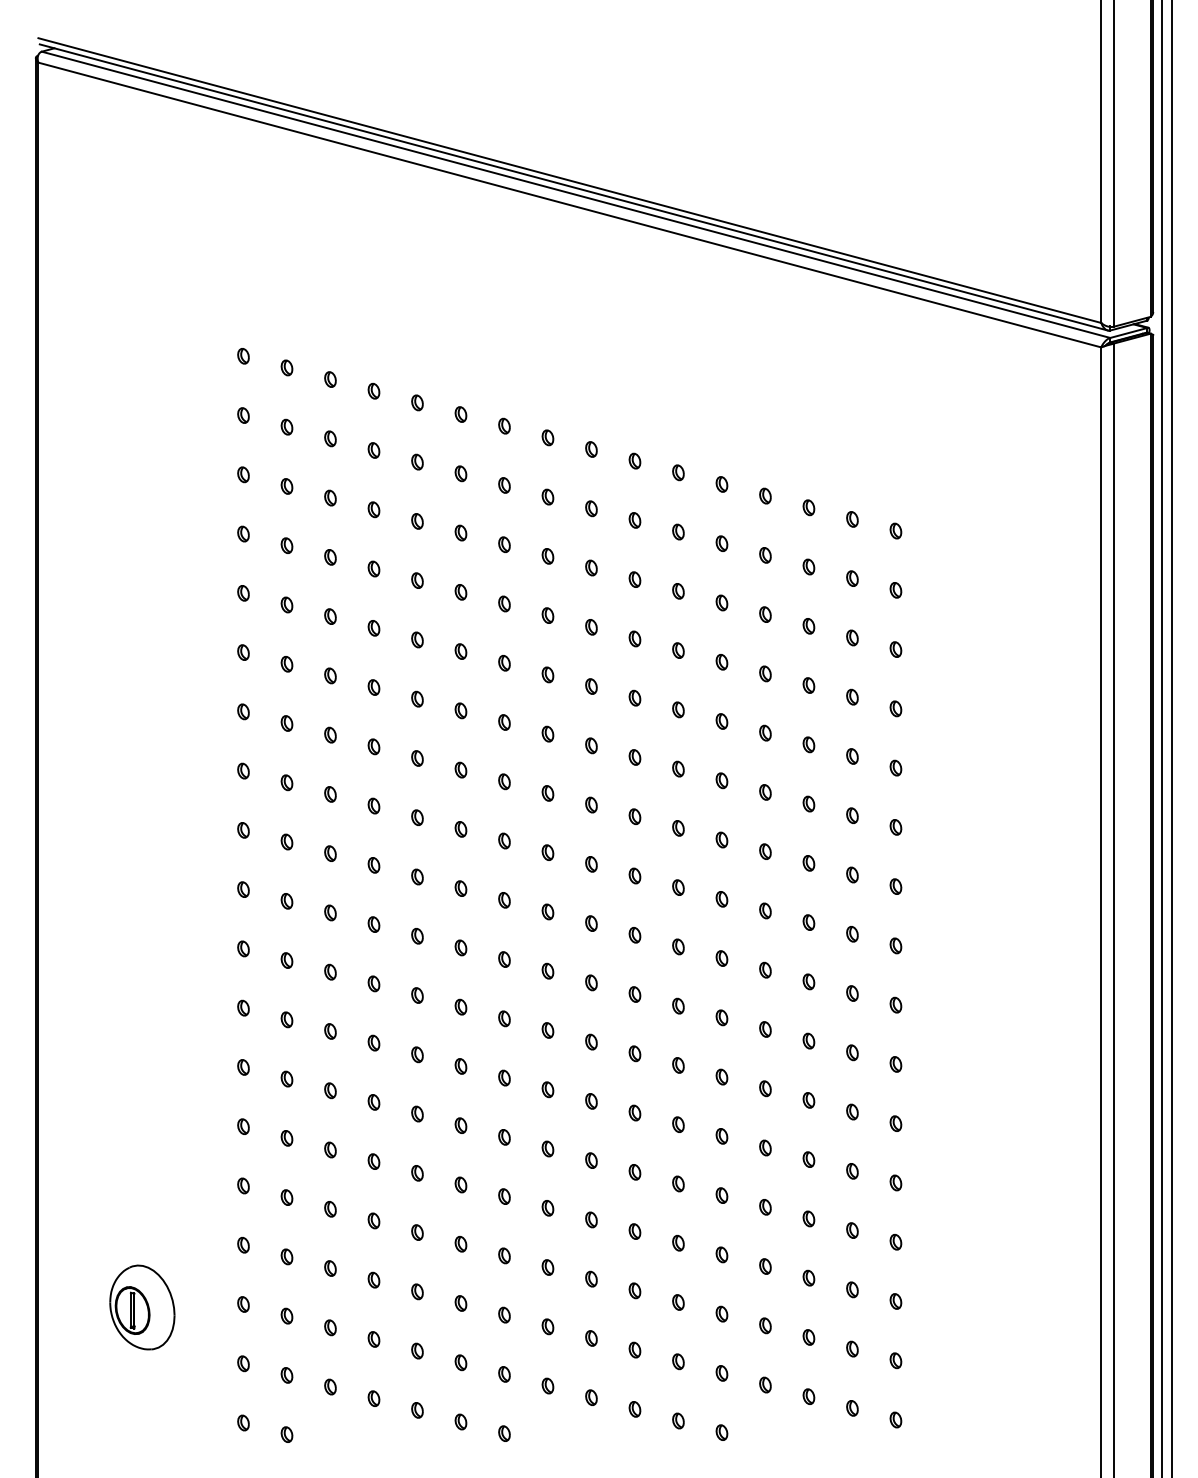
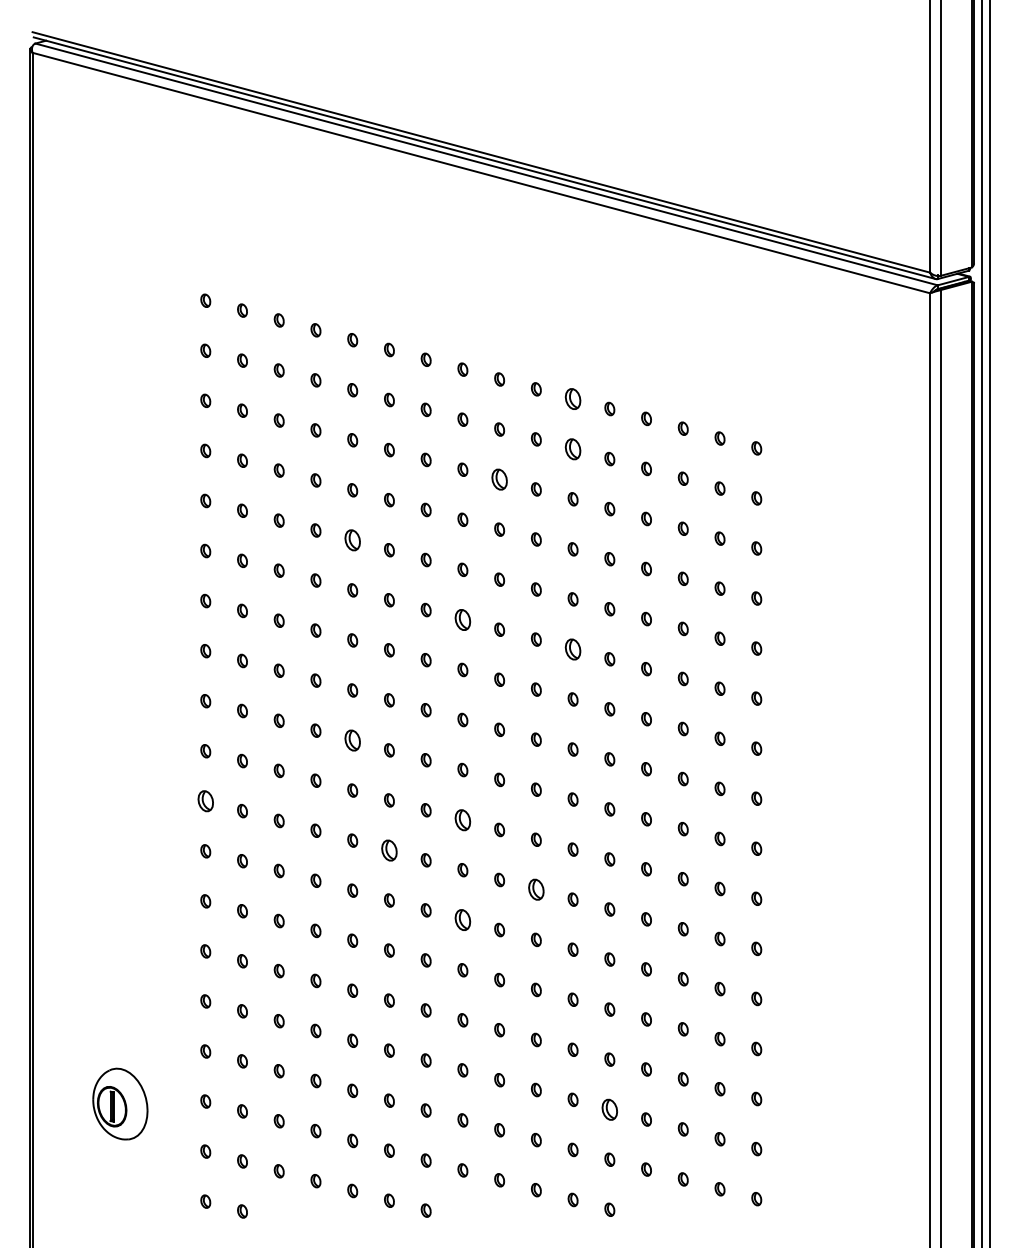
part: (678, 472) -> (573, 398), size x1.6
part: (678, 531) -> (573, 448), size x1.6
part: (591, 567) -> (499, 479), size x1.6
part: (417, 639) -> (352, 539), size x1.6
part: (547, 733) -> (462, 619), size x1.6
part: (678, 768) -> (573, 648), size x1.6
part: (417, 876) -> (352, 740), size x1.6
part: (243, 948) -> (205, 800), size x1.6
part: (547, 970) -> (462, 819), size x1.6
part: (460, 1006) -> (389, 849), size x1.6
part: (634, 1053) -> (535, 889), size x1.6
part: (547, 1089) -> (462, 919), size x1.6
part: (721, 1313) -> (609, 1109), size x1.6

